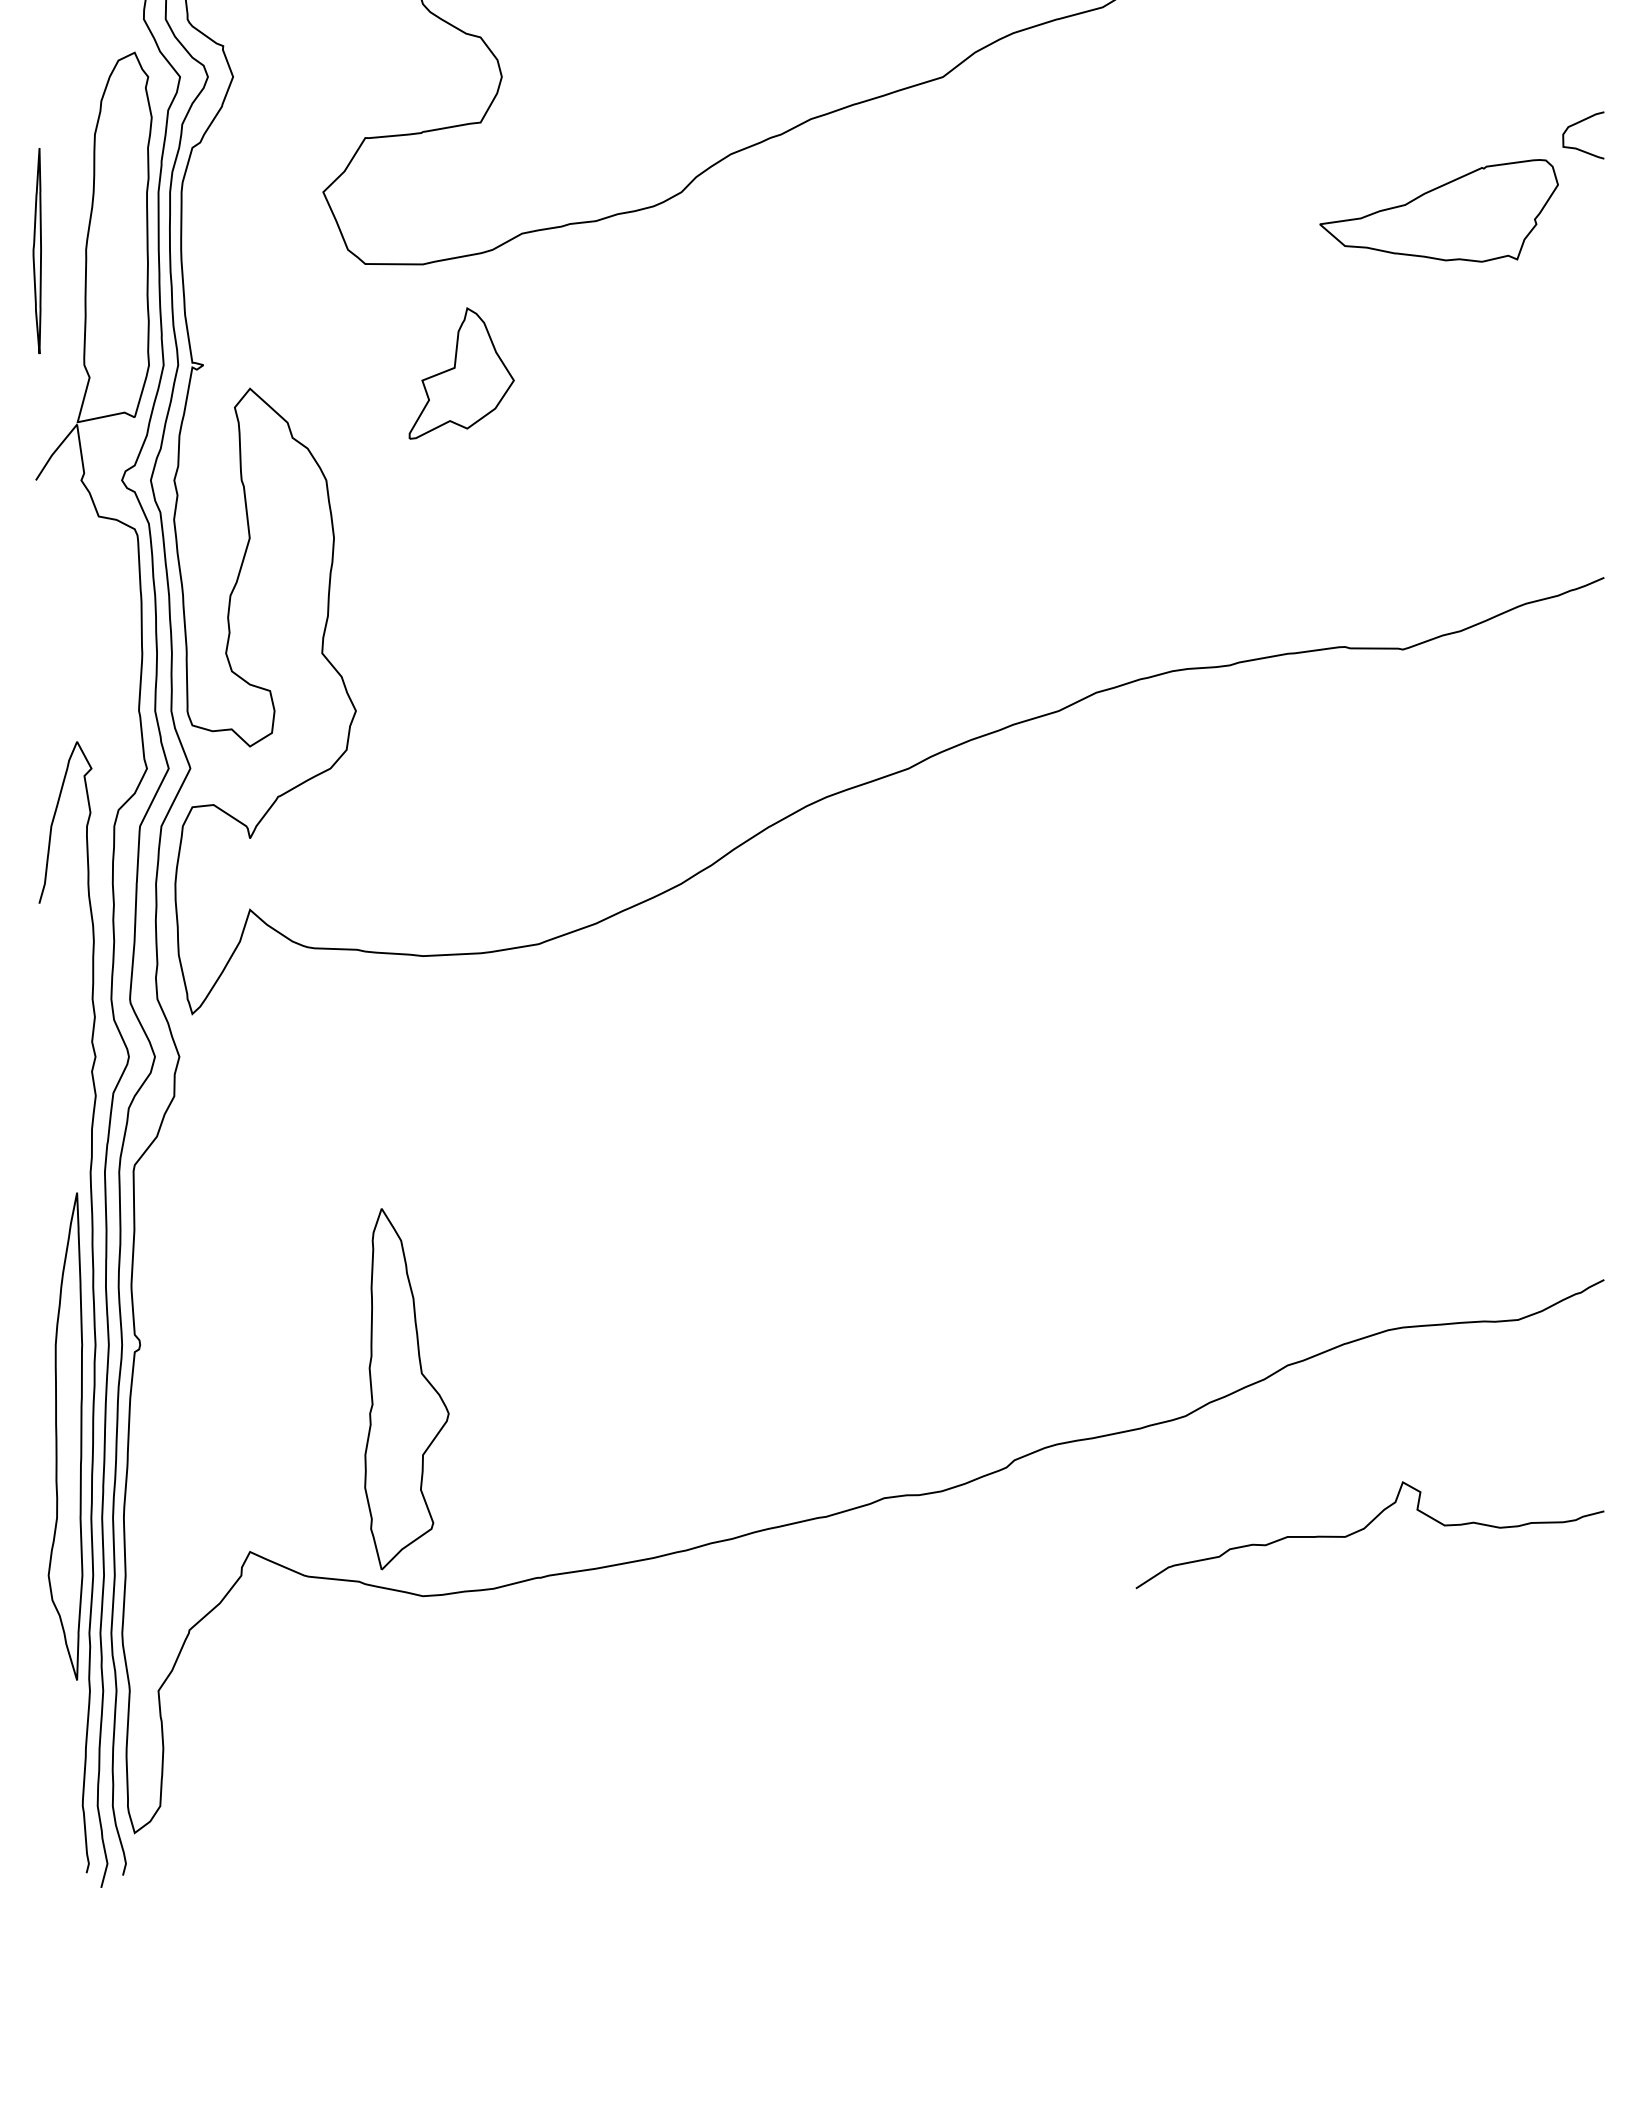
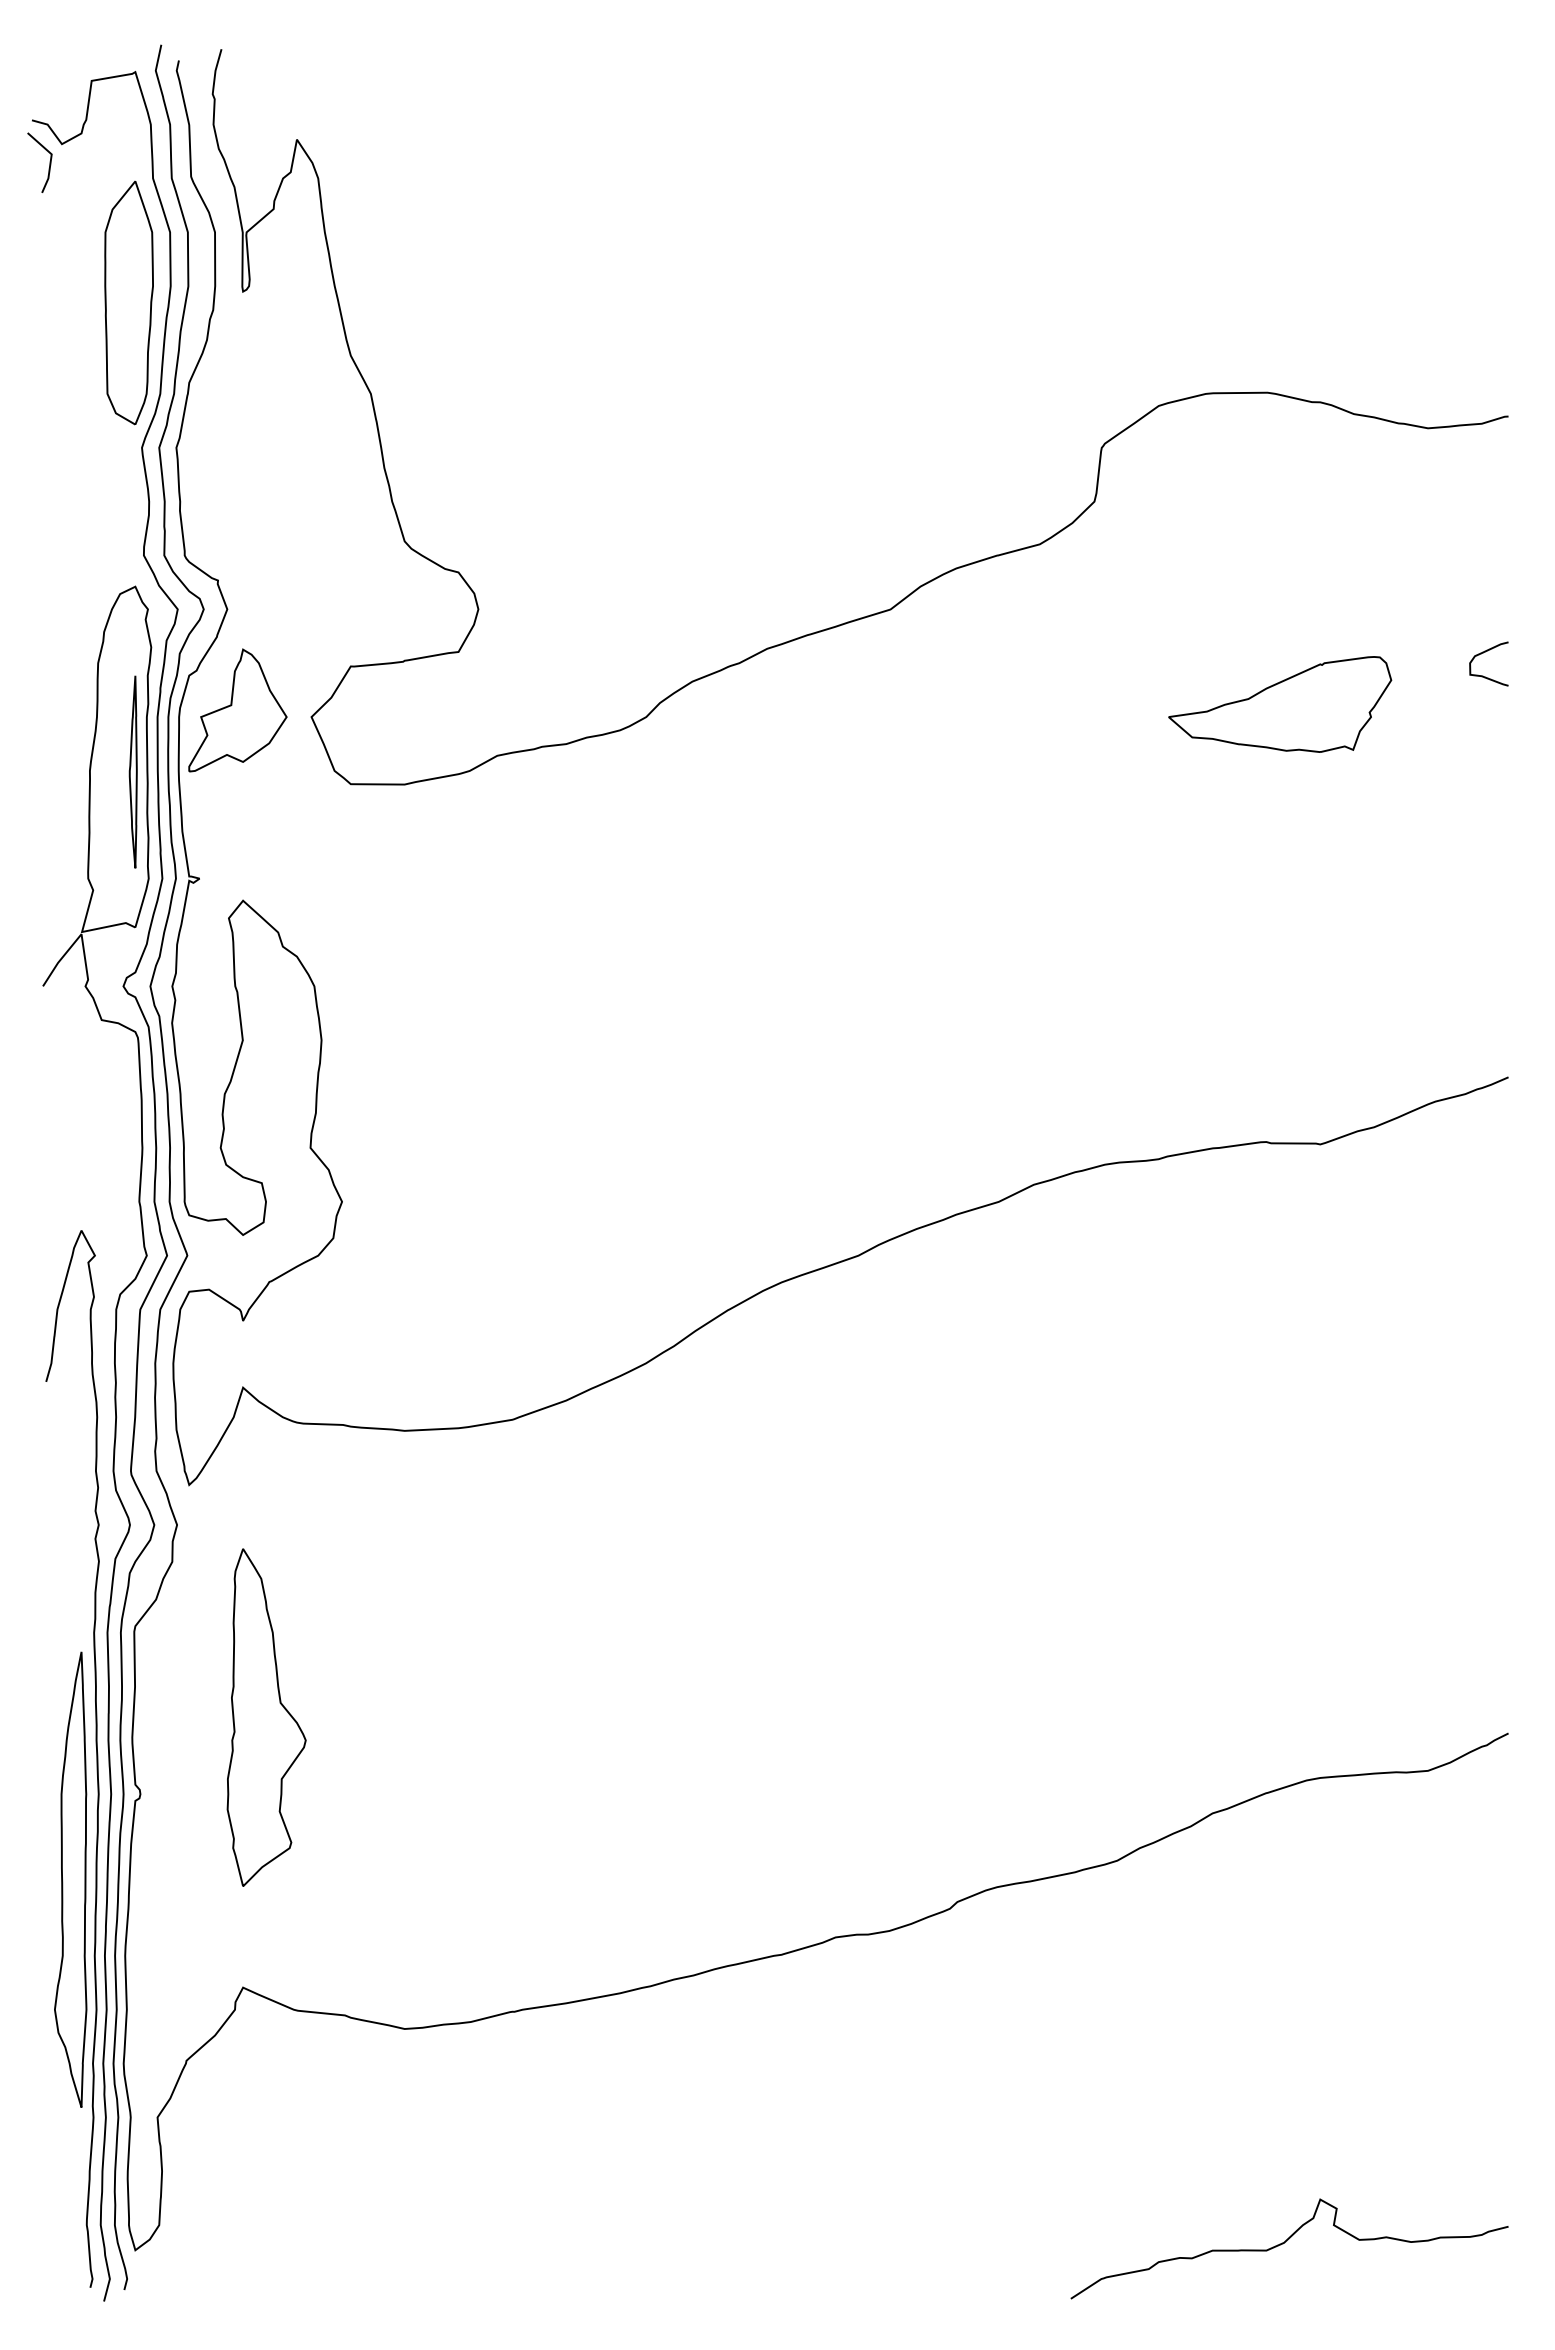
part: (1439, 210) -> (1280, 704), moved
part: (36, 250) -> (132, 771), moved
part: (461, 373) -> (237, 710), moved
part: (406, 1389) -> (266, 1717), moved
curve: (1364, 1529) -> (1284, 2243), moved

